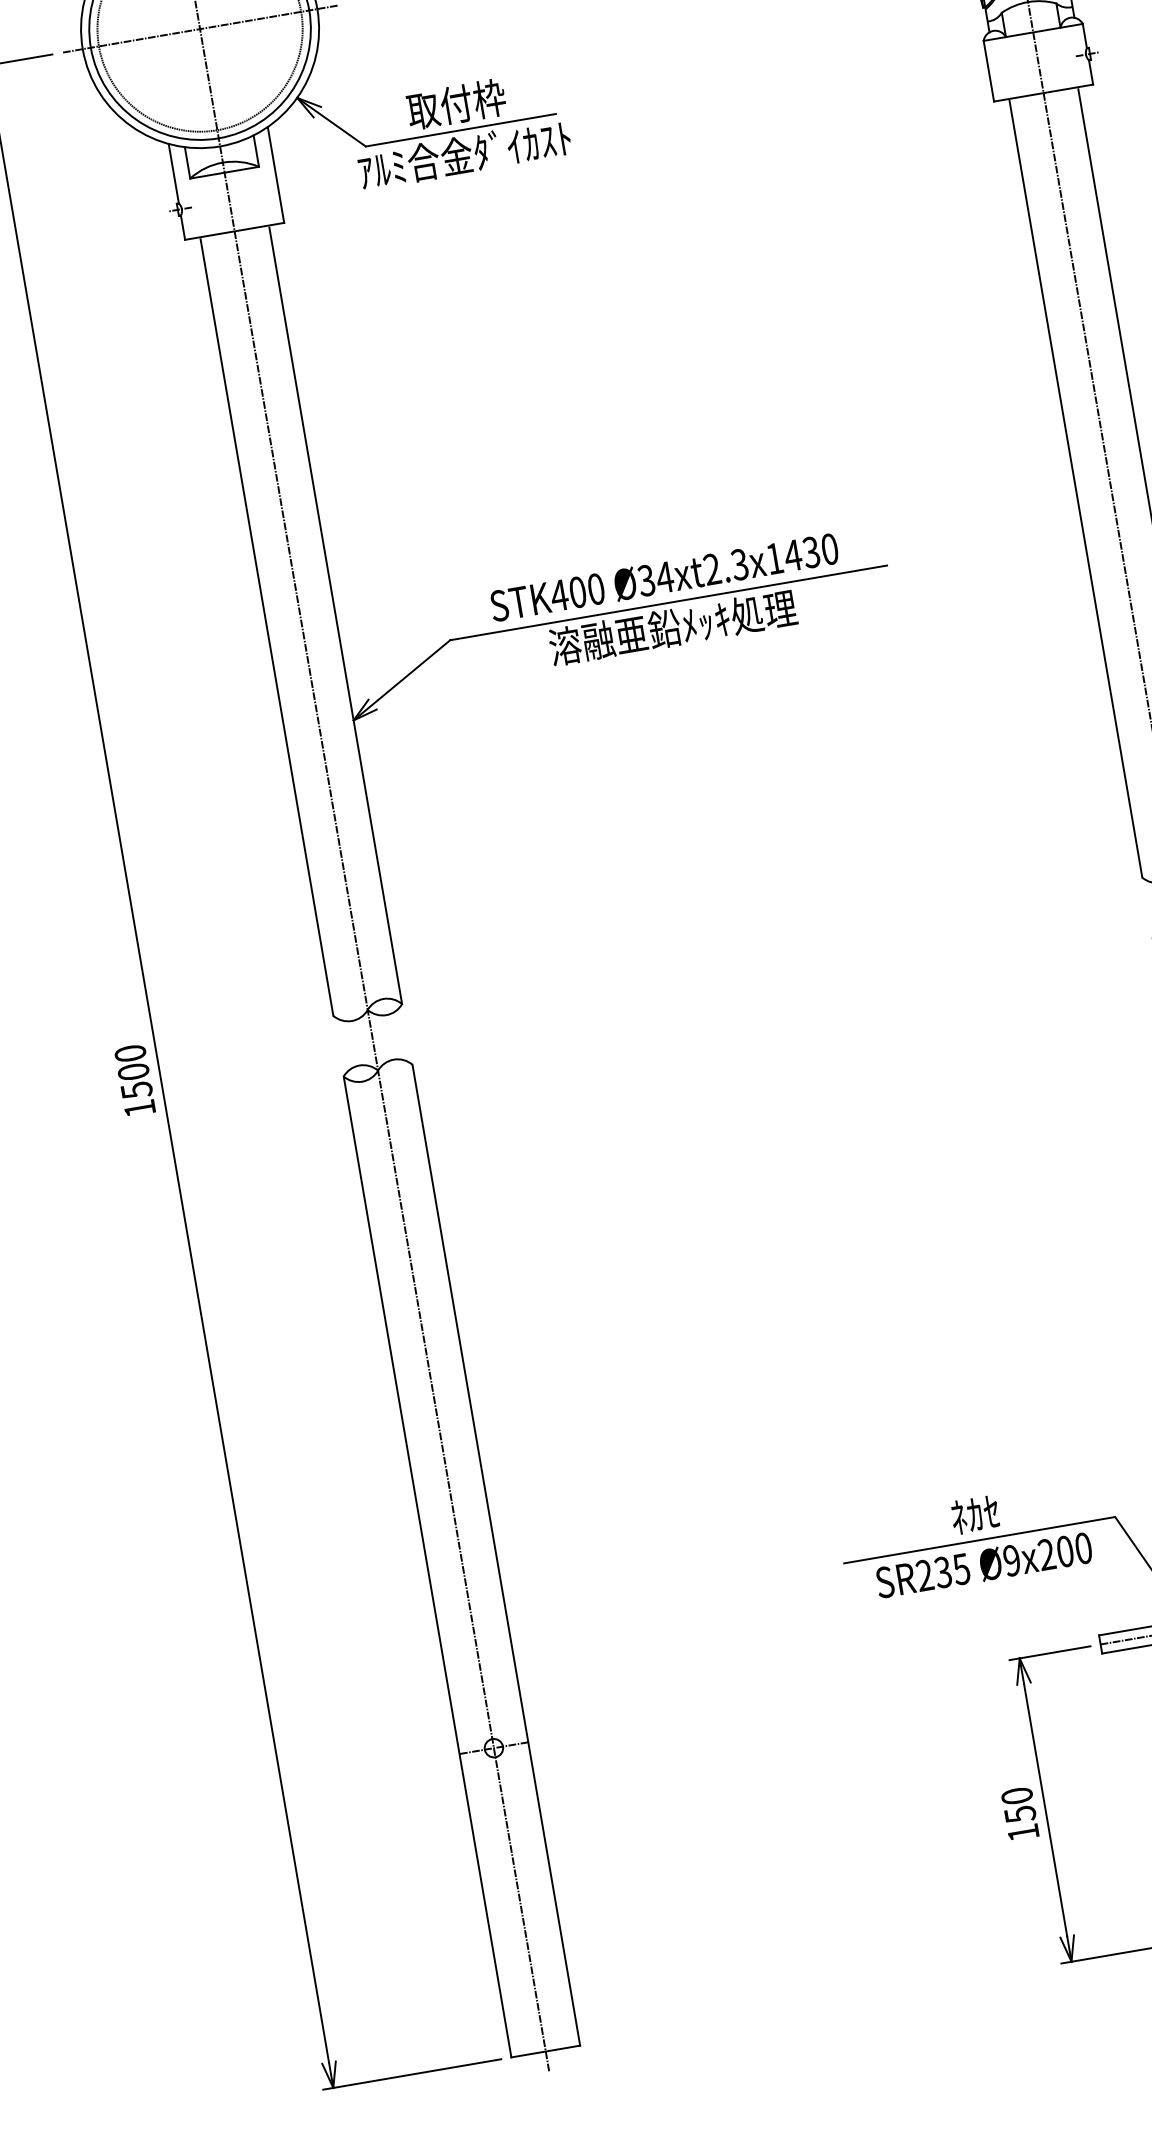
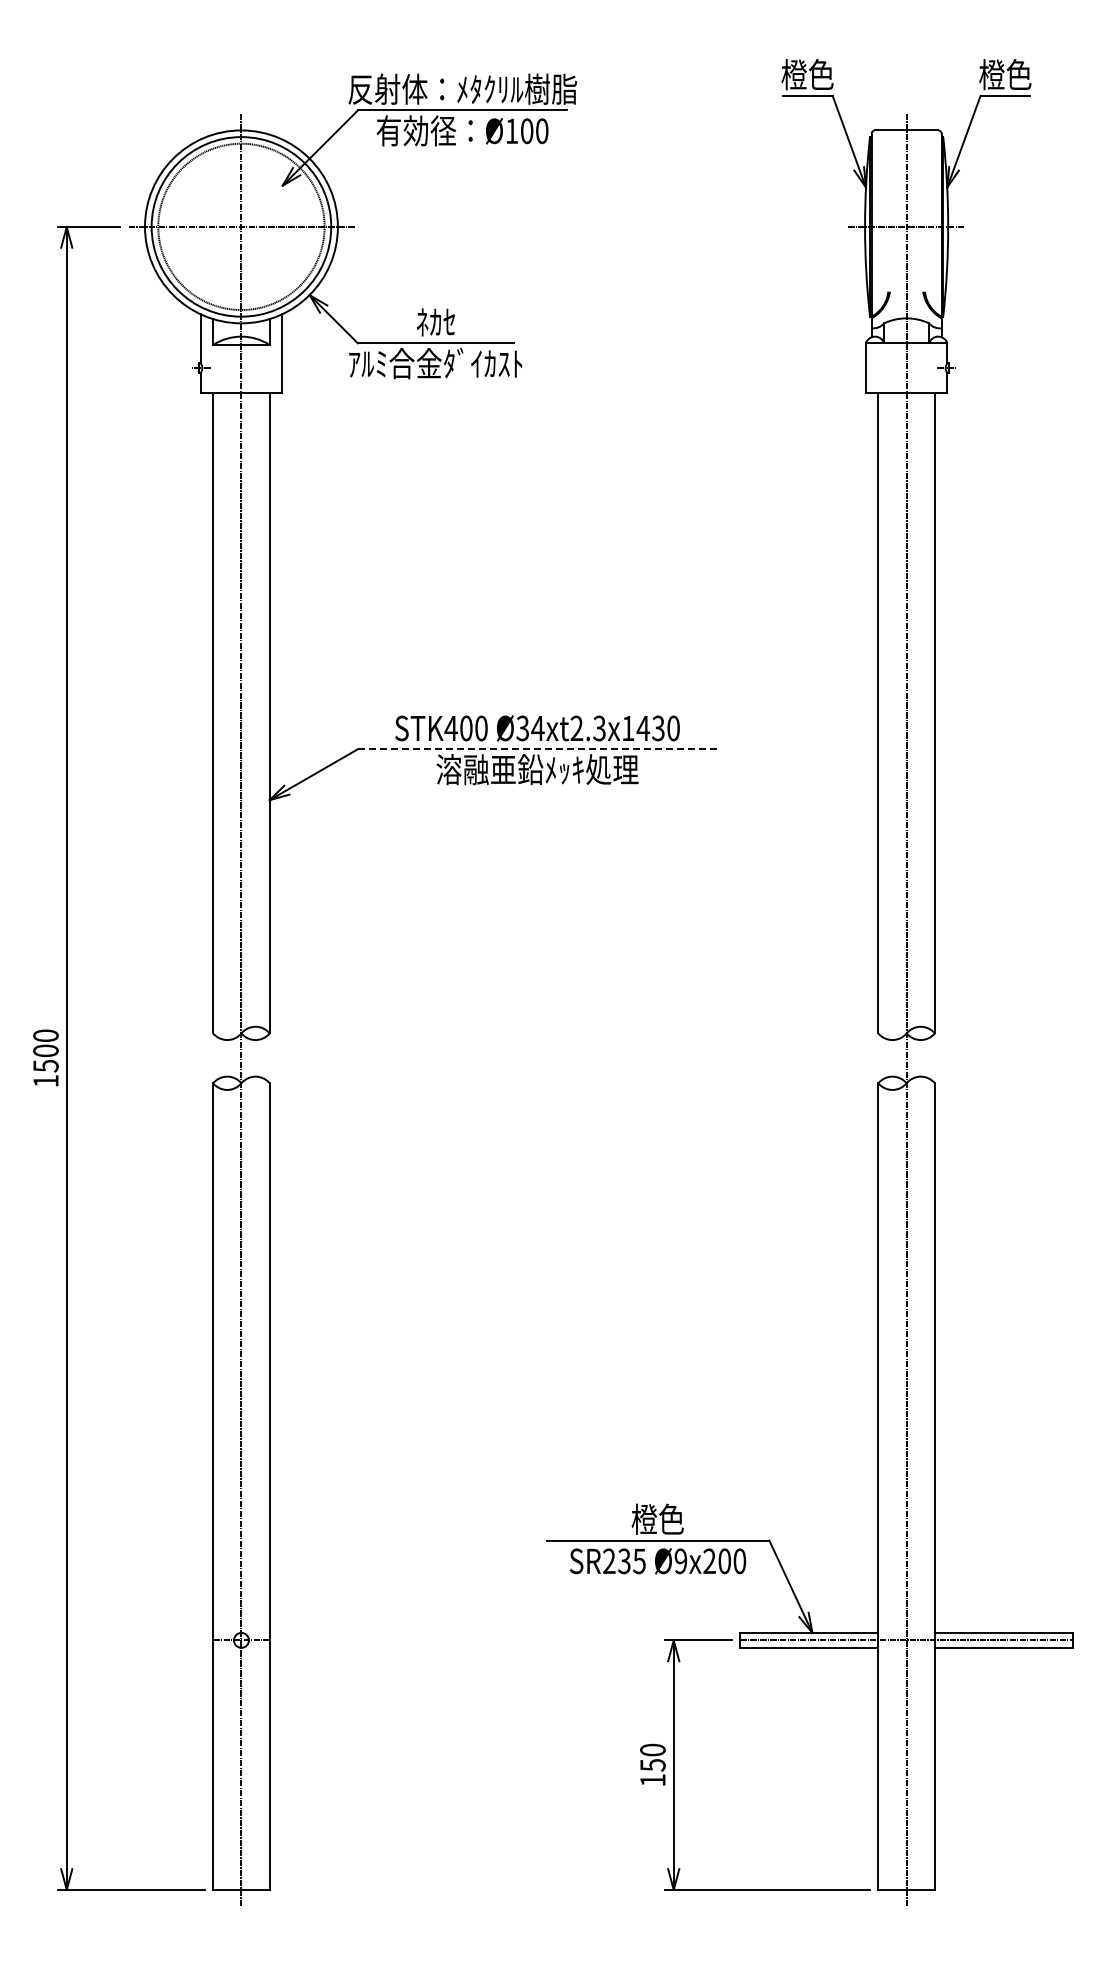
text: (455, 103) -> (435, 321), 取付枠 -> ﾈｶｾ
line: (668, 603) -> (537, 749), solid -> dashed
text: (974, 1513) -> (657, 1518), ﾈｶｾ -> 橙色

